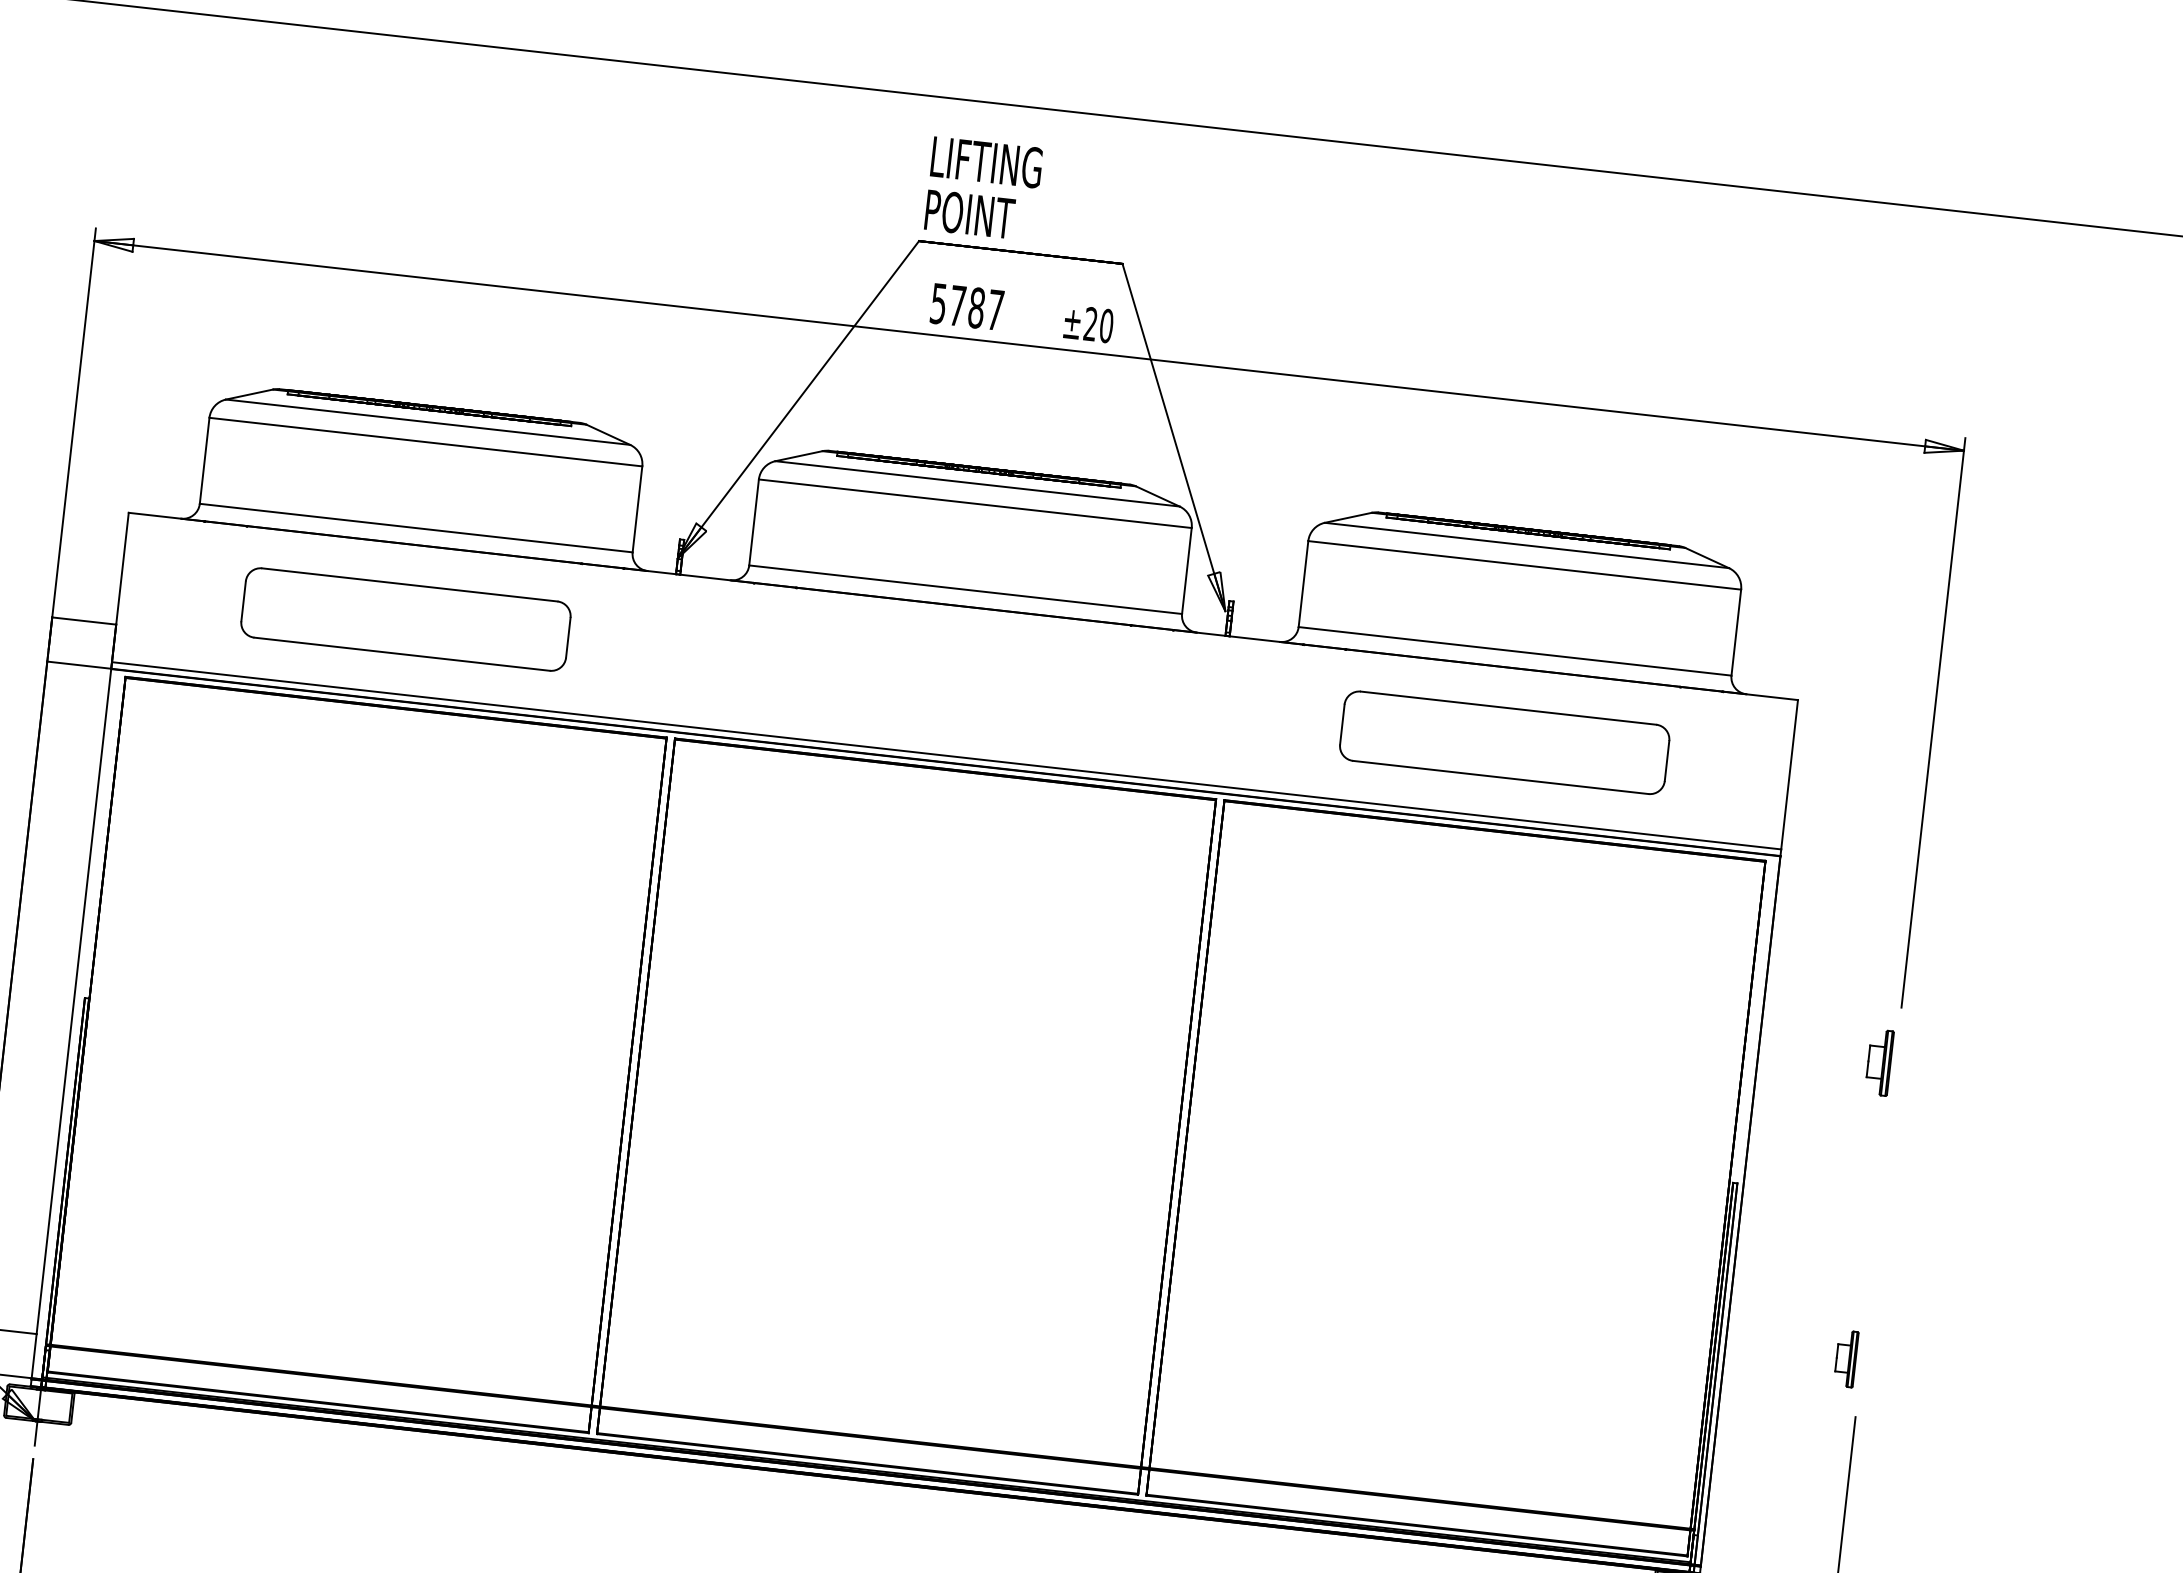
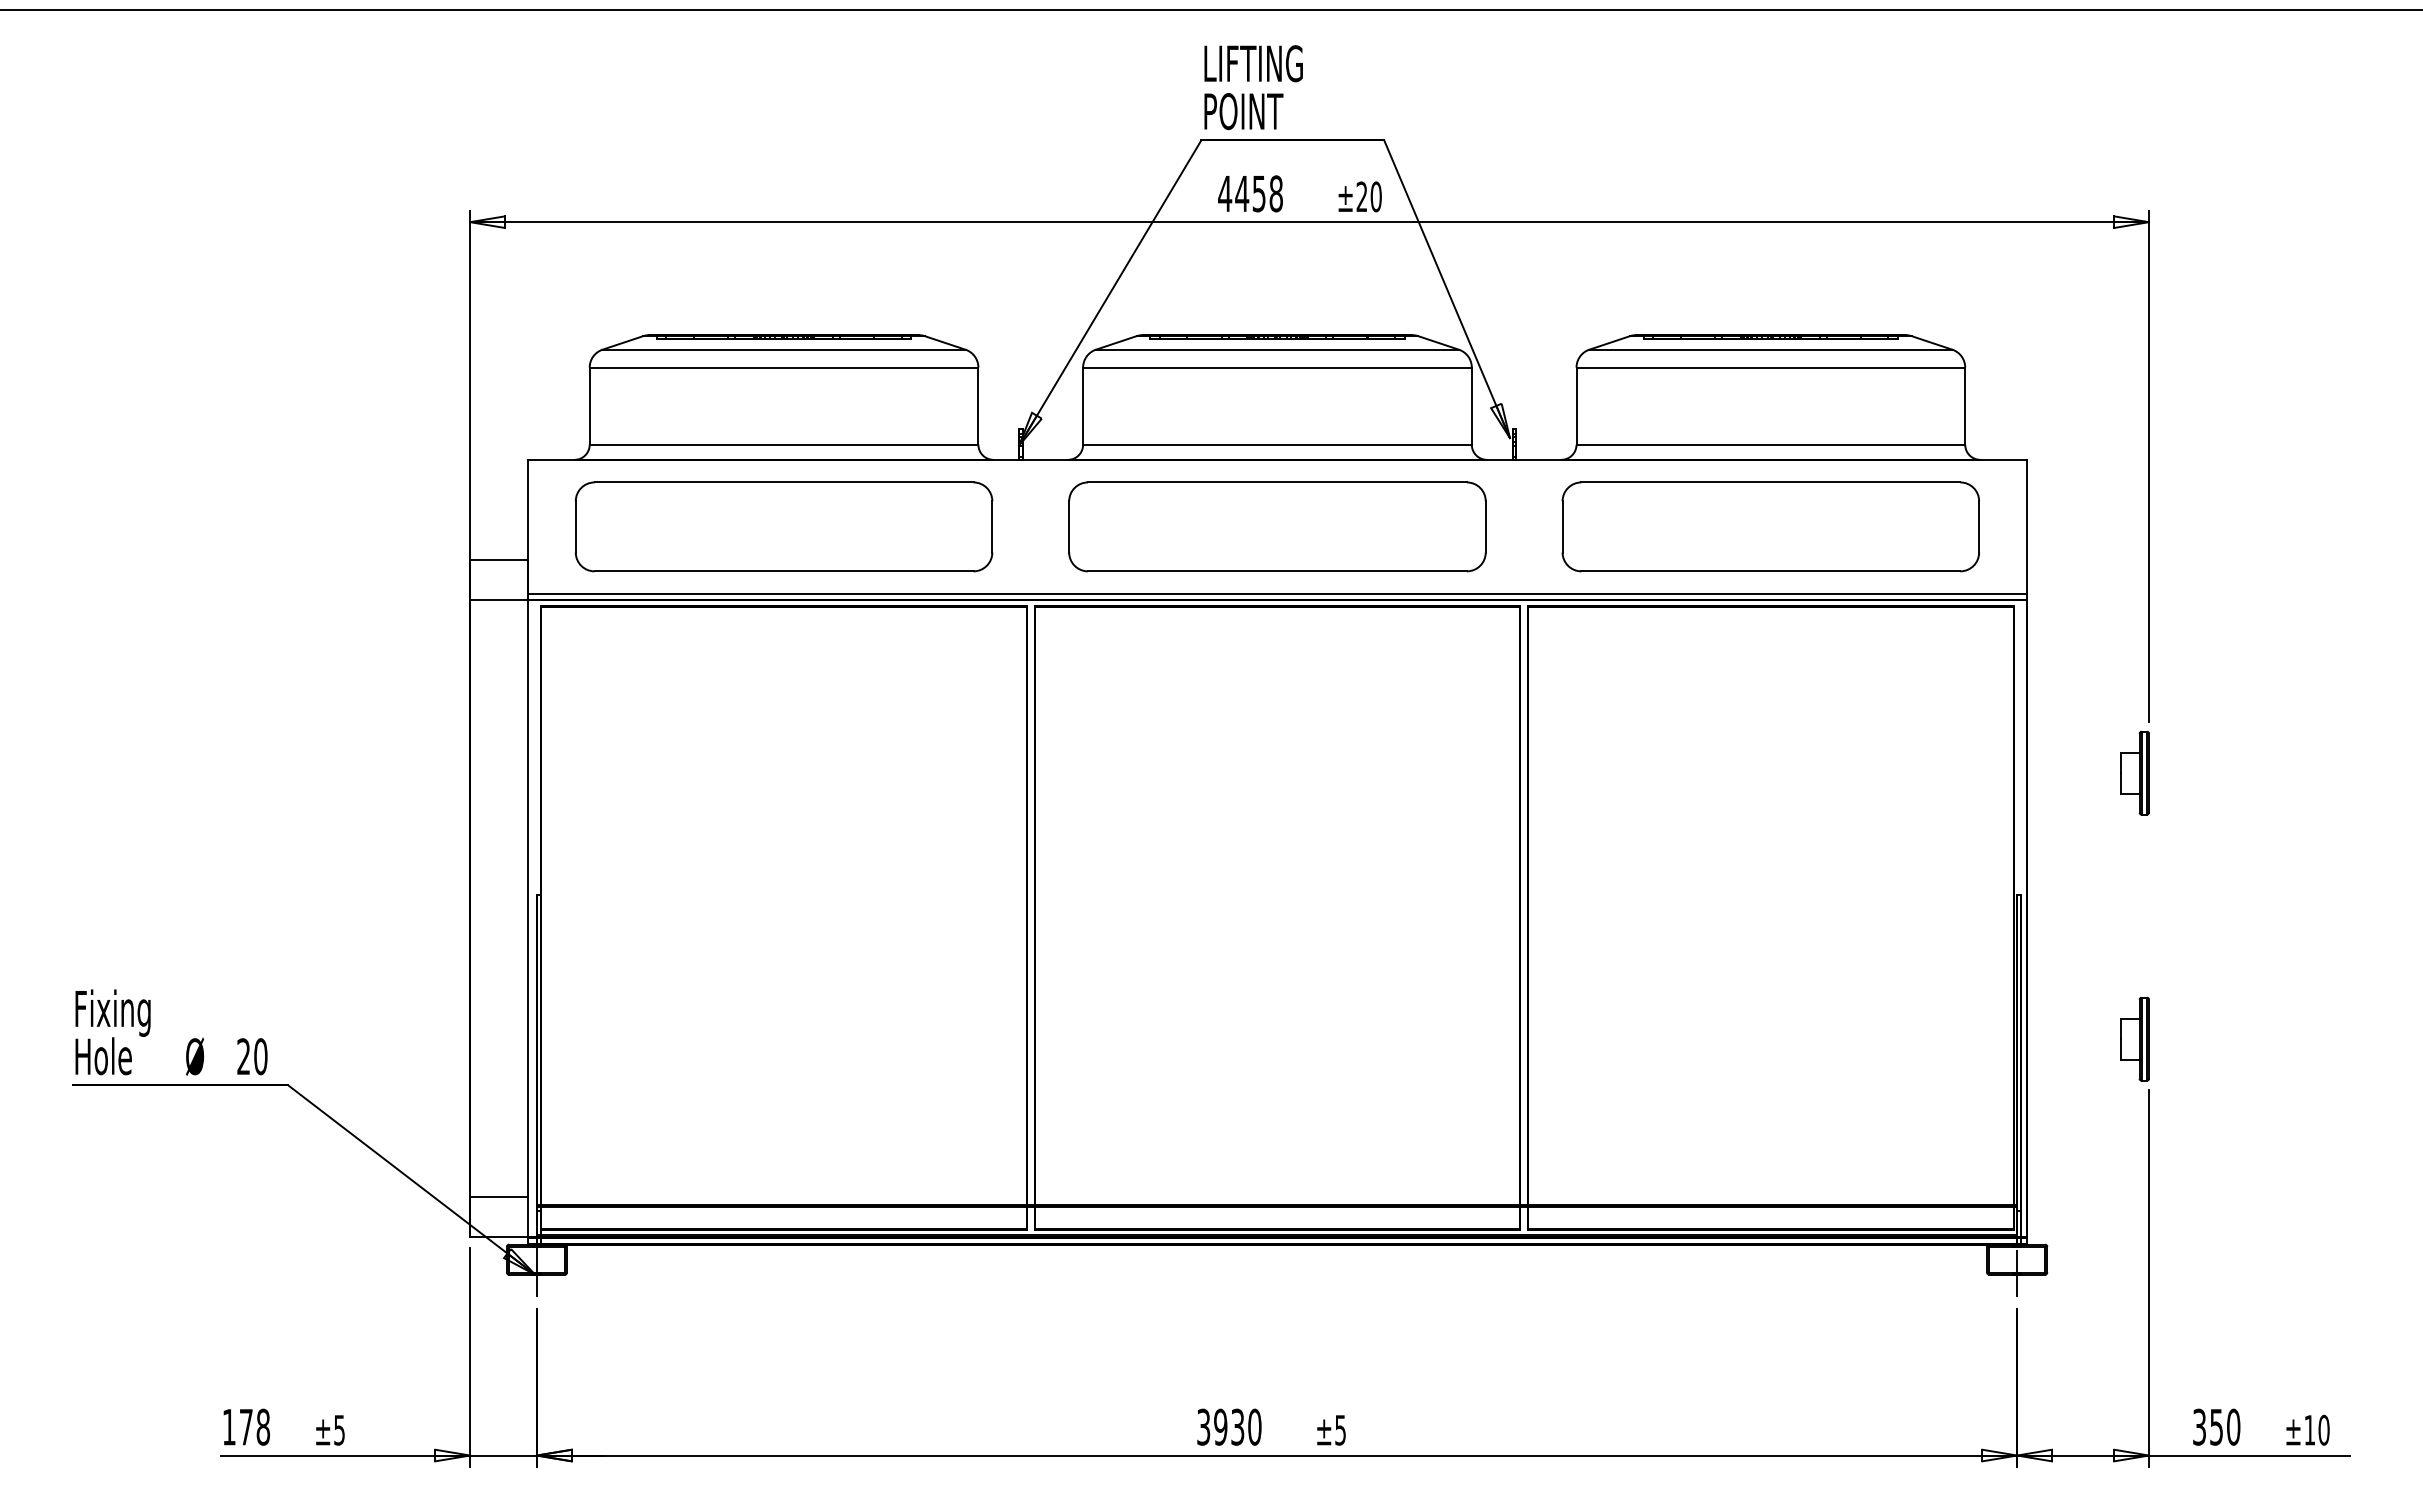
text: (967, 306) -> (1250, 193), 5787 -> 4458
part: (405, 619) -> (783, 526), size x1.43
part: (955, 680) -> (1277, 526), added
part: (1504, 742) -> (1770, 526), size x1.43
part: (1878, 1062) -> (2134, 773), size x1.43
part: (1845, 1359) -> (2134, 1039), size x1.67

